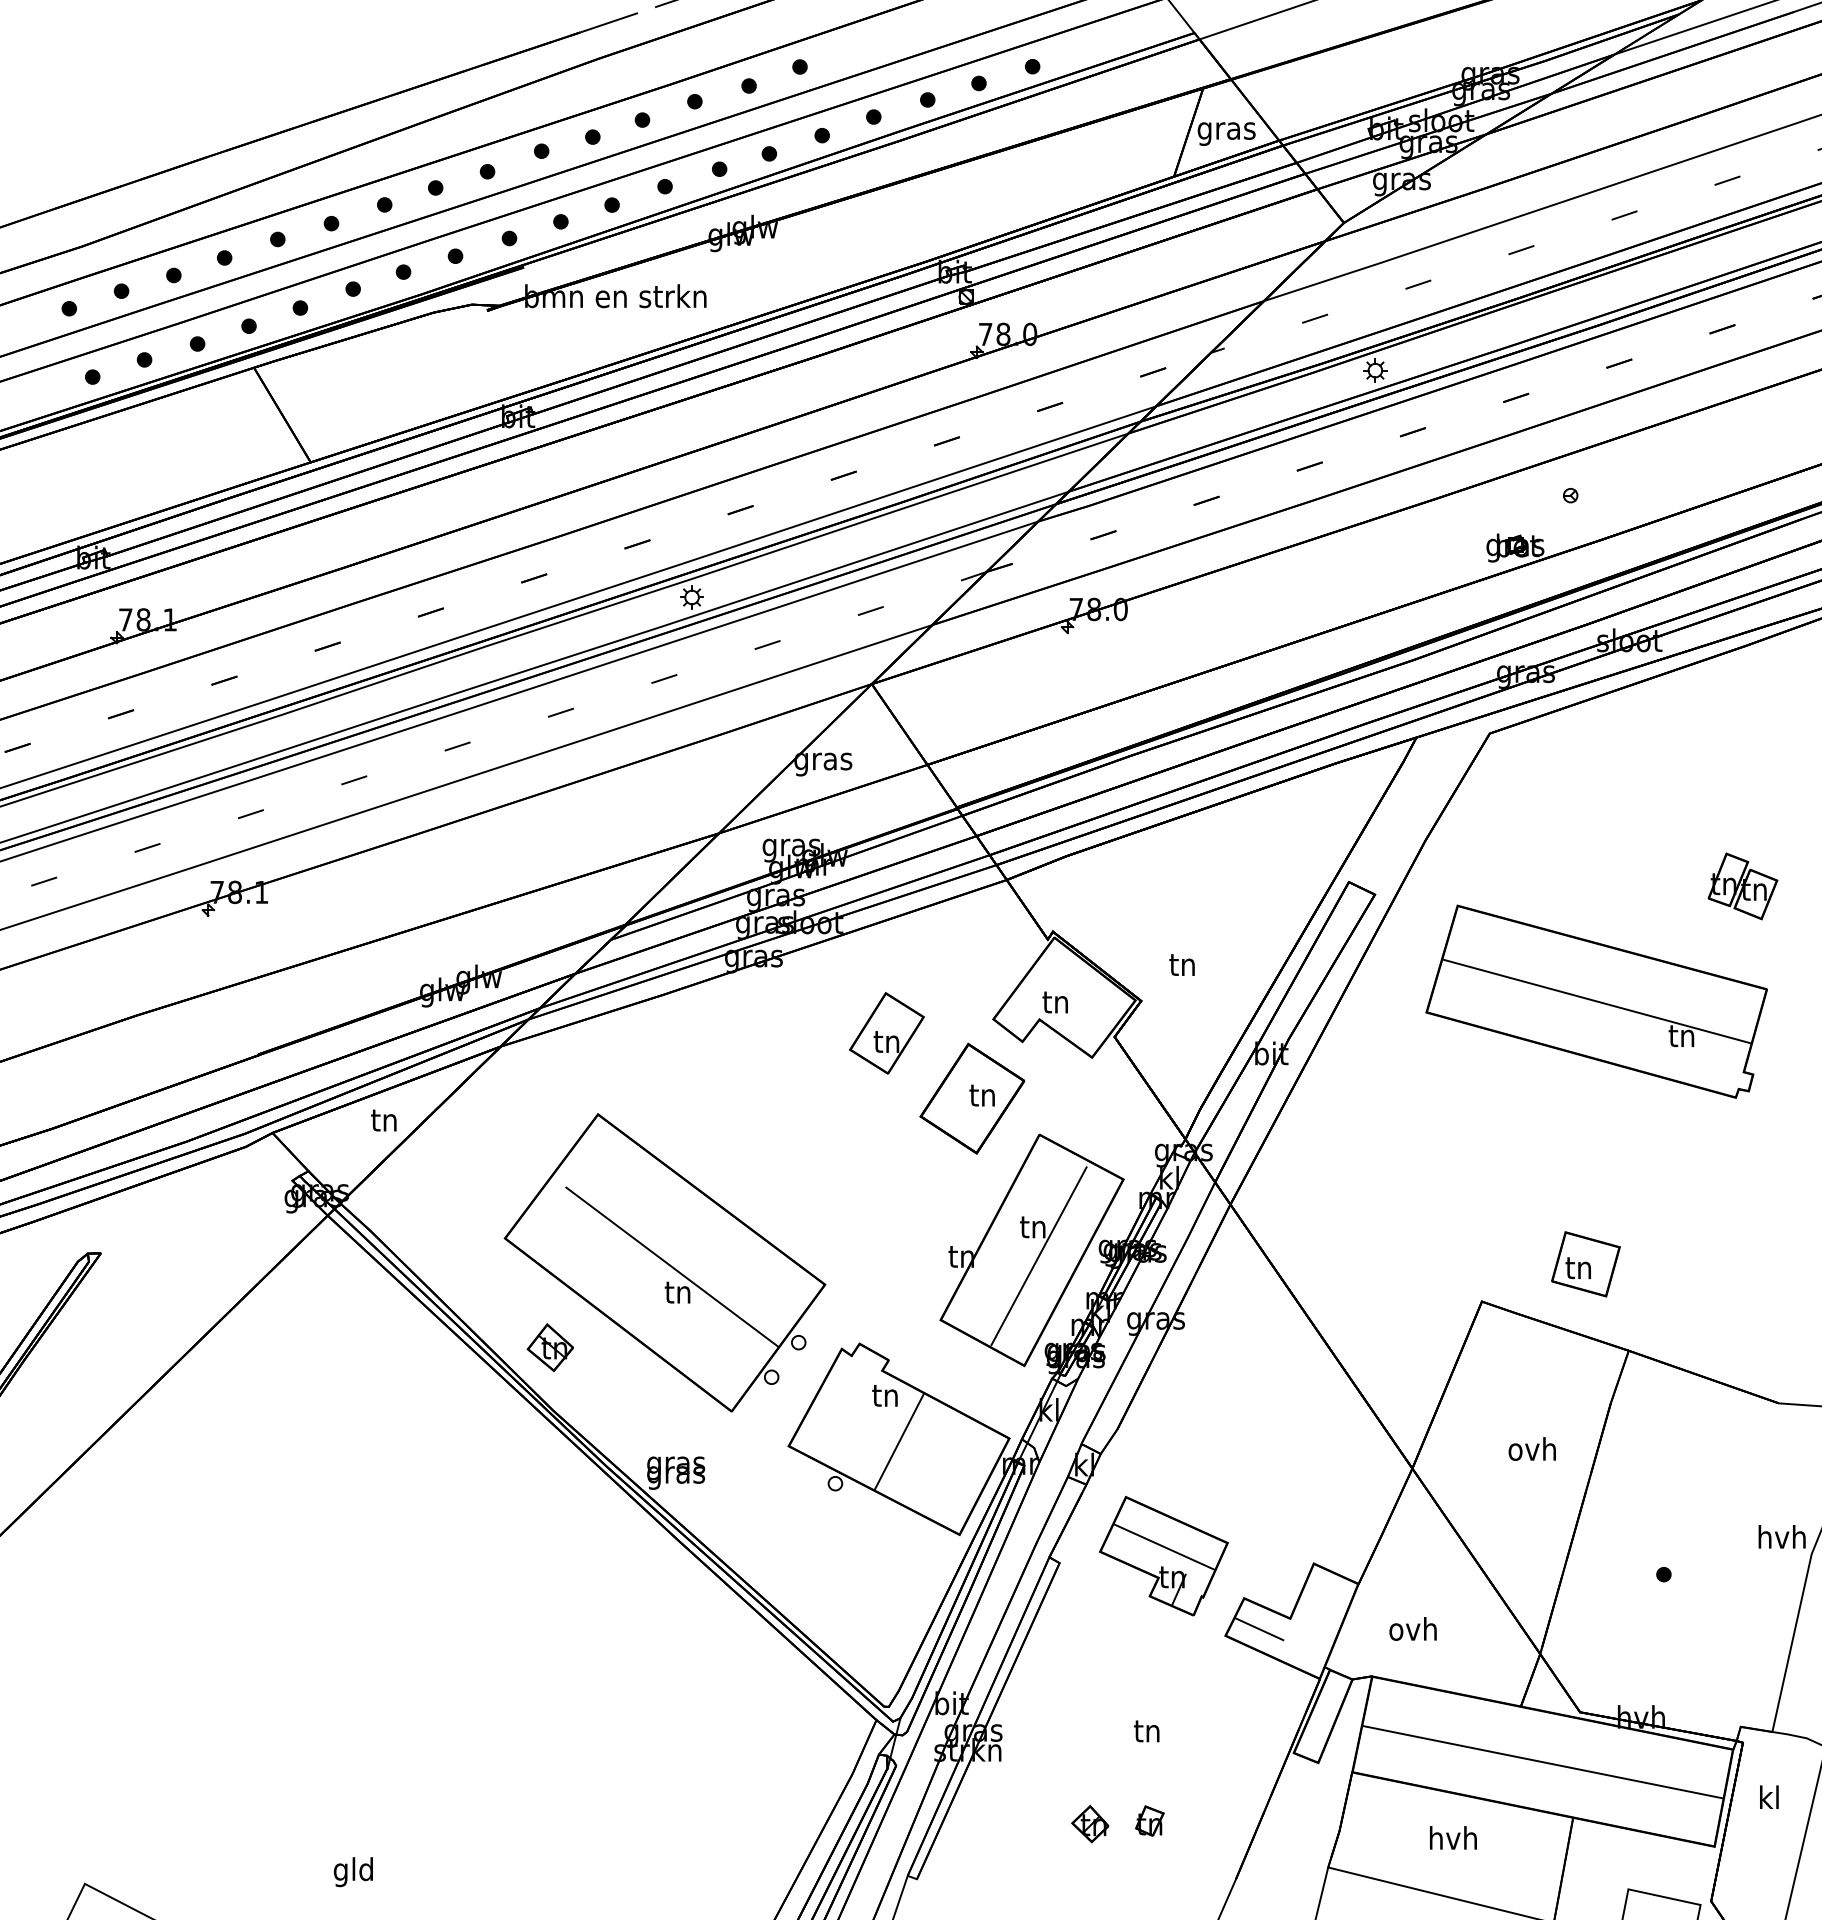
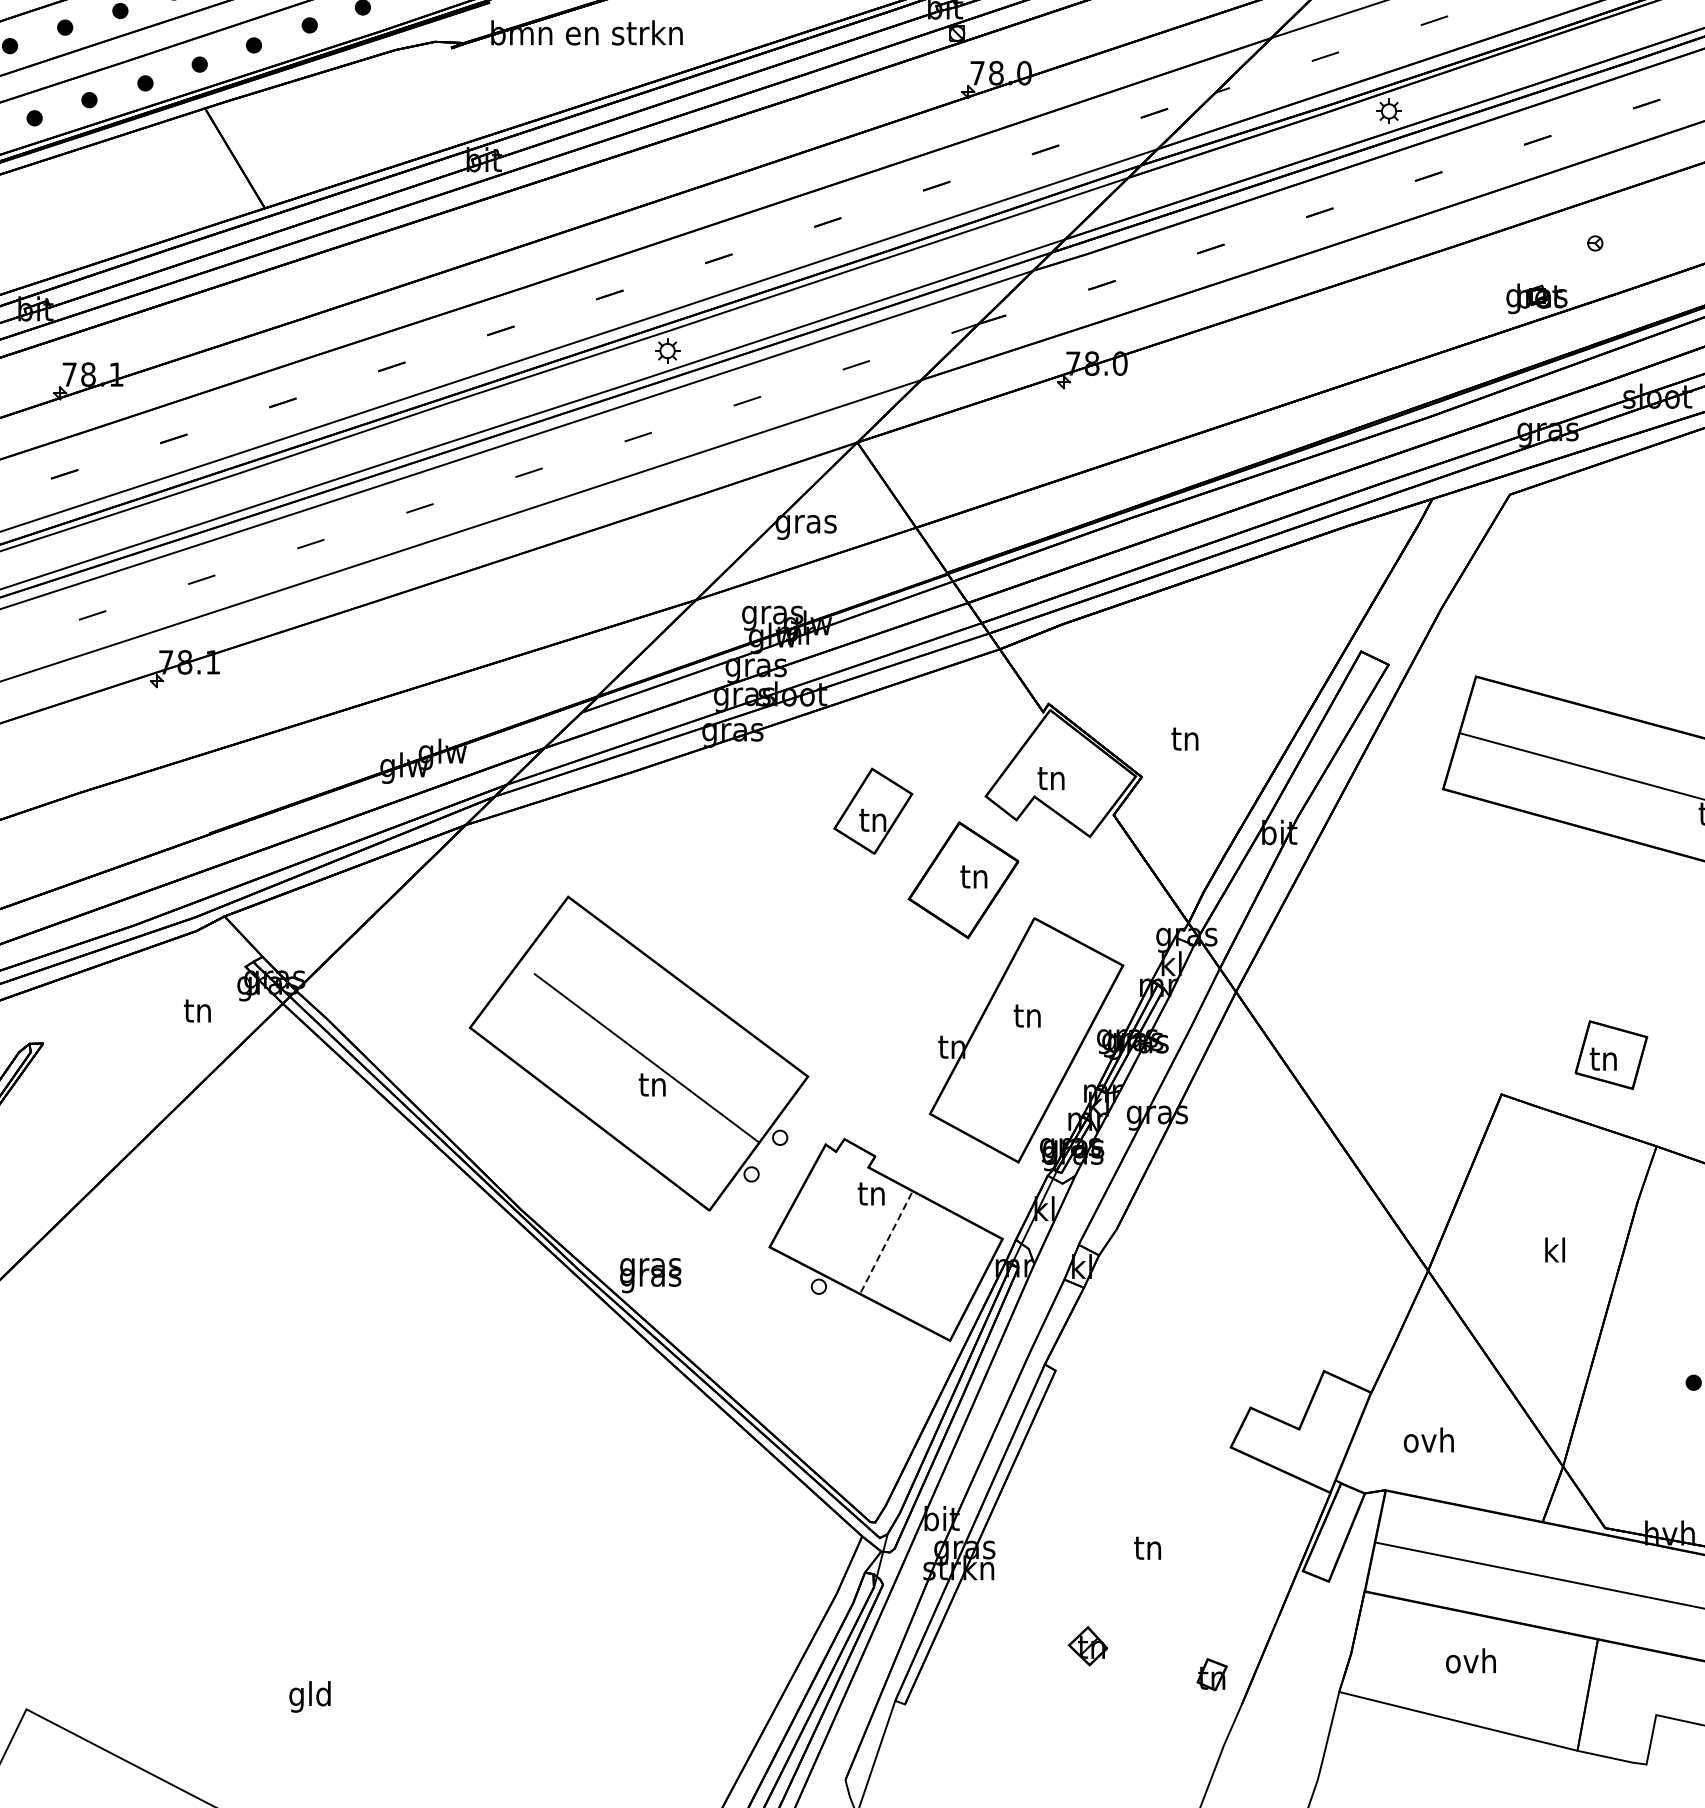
text: (383, 1120) -> (197, 1010), moved
line: (1038, 1256) -> (1033, 1046), removed
part: (549, 1347) -> (517, 1142), removed
line: (898, 1442) -> (885, 1243), solid -> dashed
text: (1531, 1448) -> (1553, 1249), ovh -> kl
part: (1163, 1555) -> (1165, 1362), removed
line: (1259, 1629) -> (1266, 1440), removed
part: (1149, 1820) -> (1211, 1674), moved
text: (1452, 1837) -> (1470, 1660), hvh -> ovh

